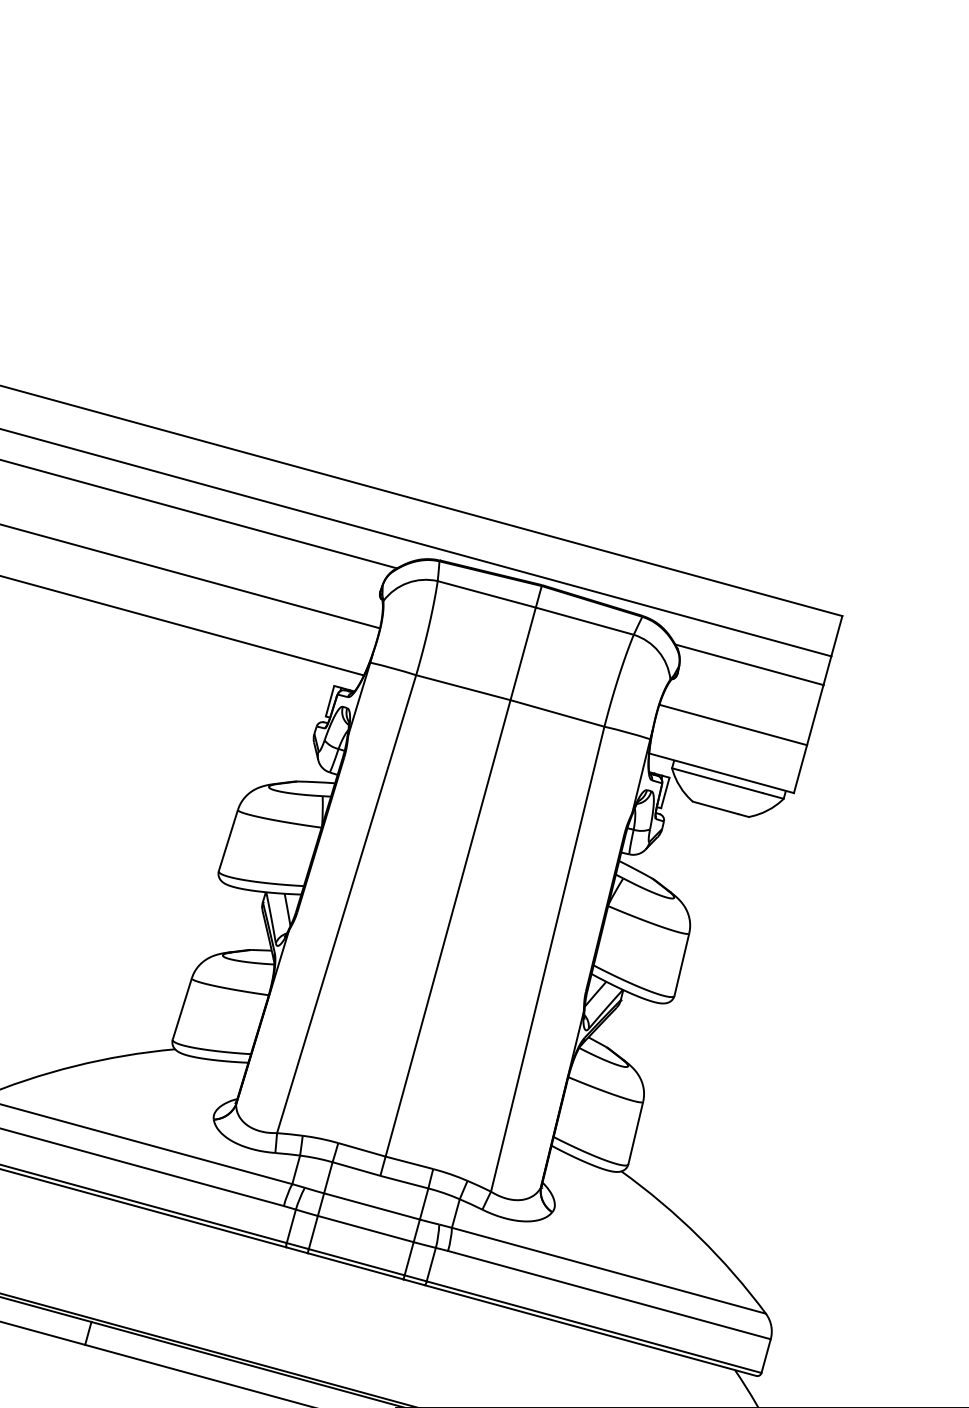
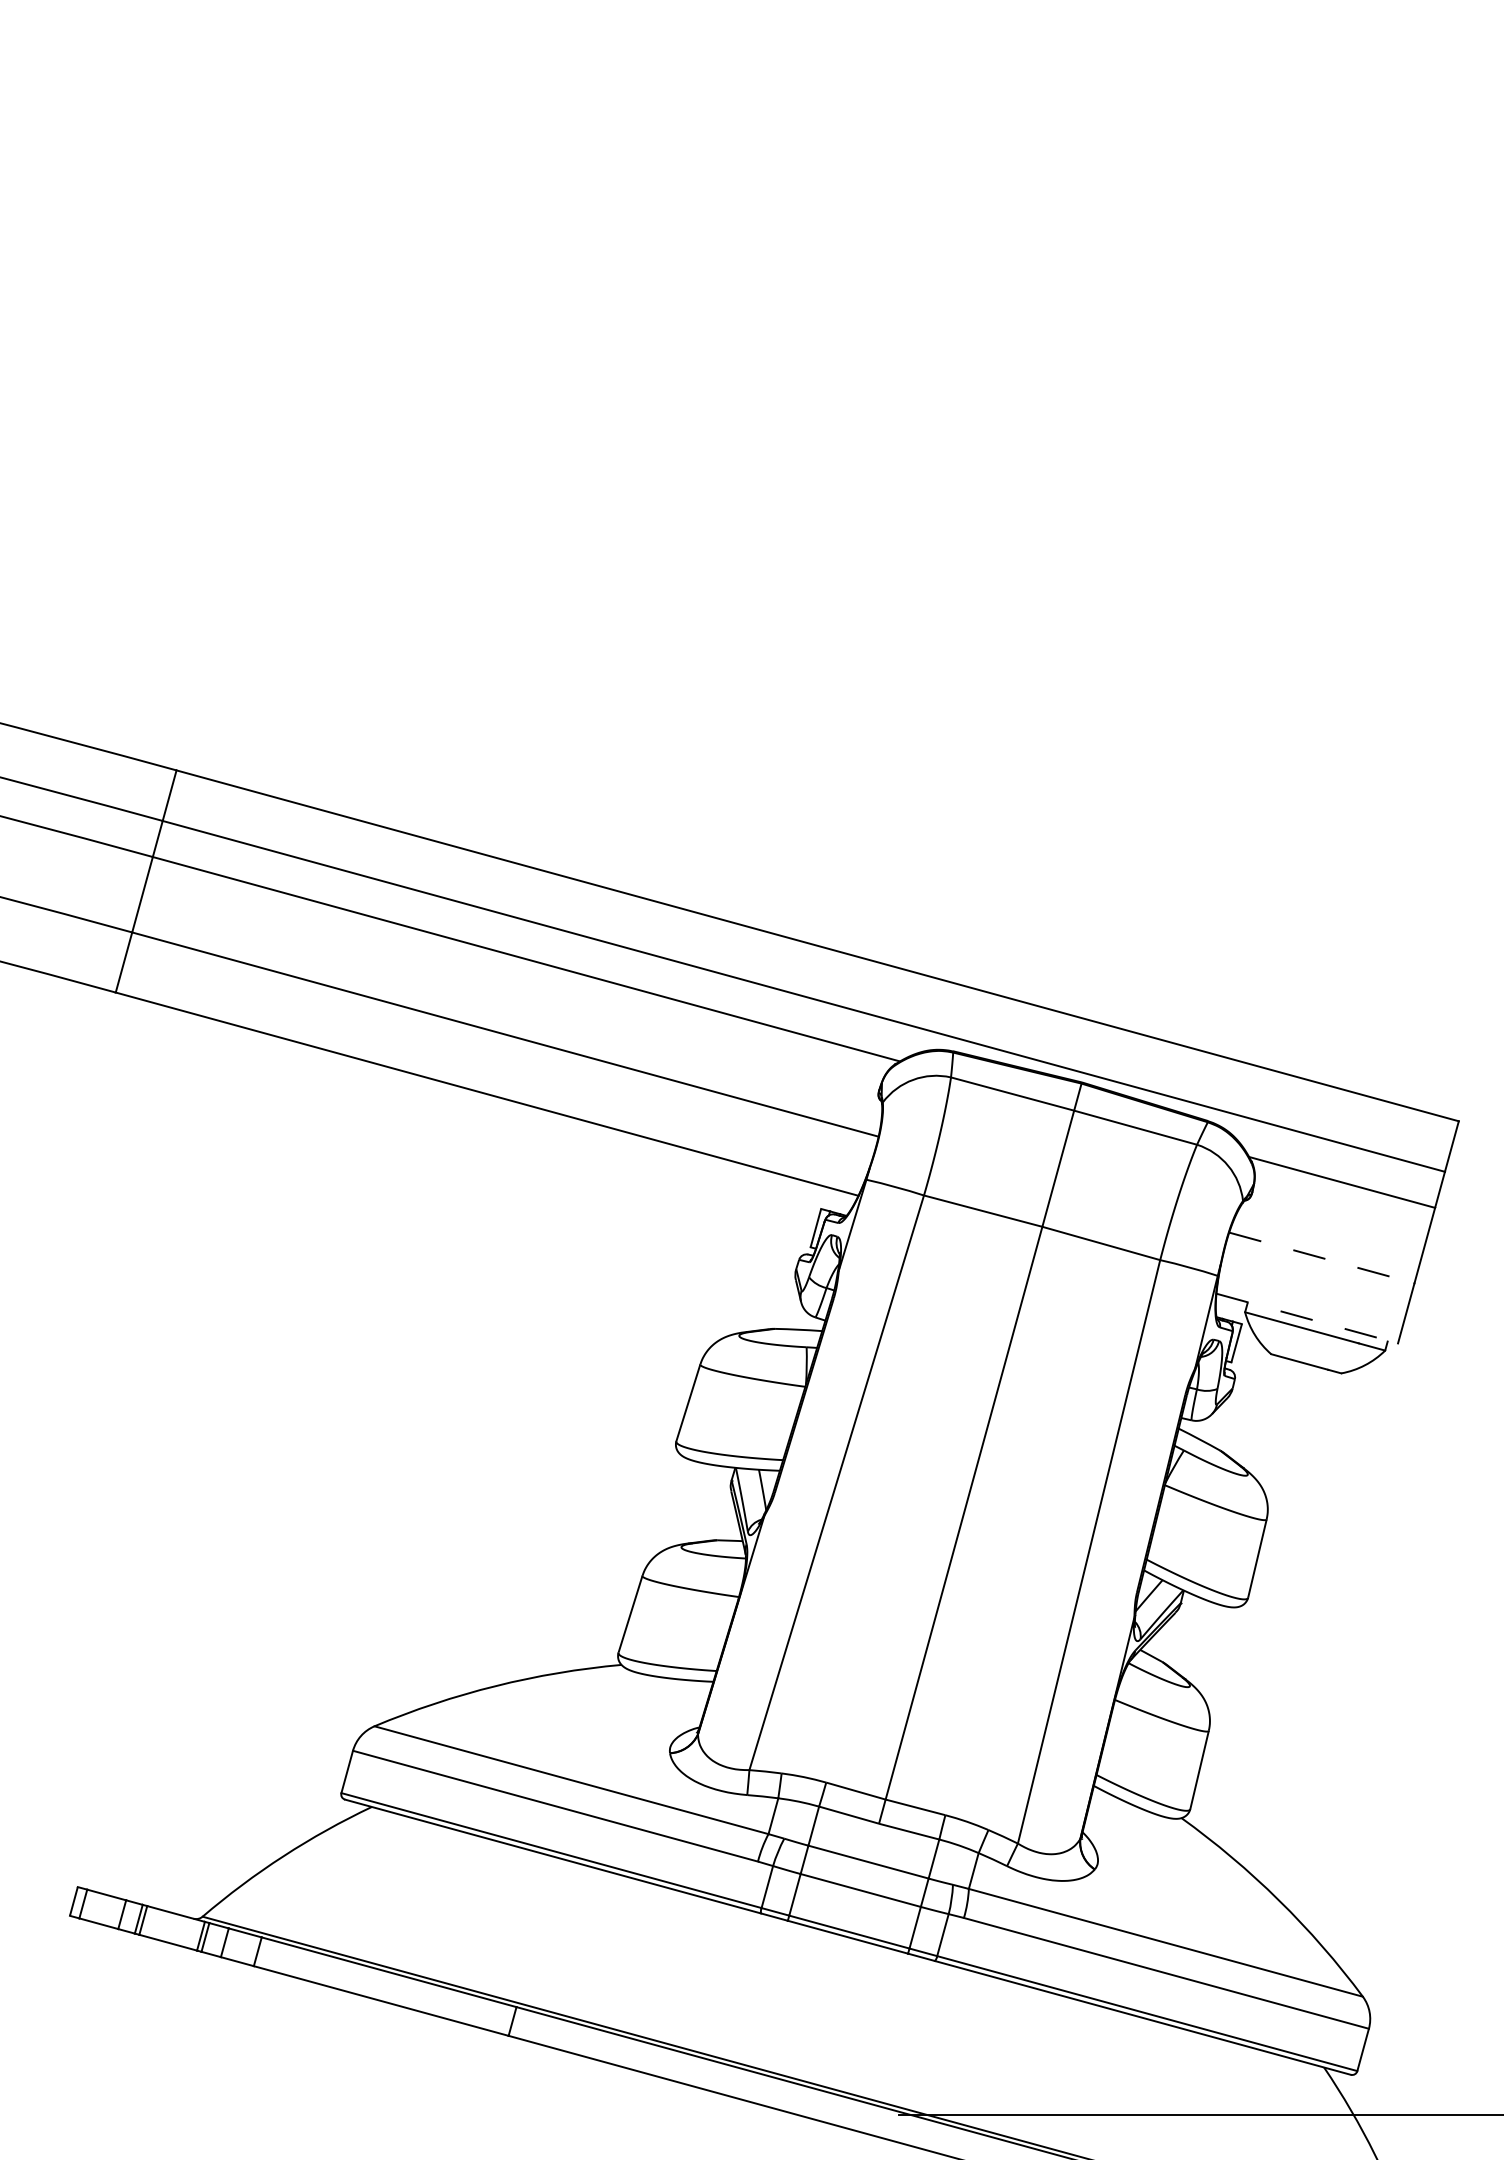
line: (733, 725) -> (1322, 1258), solid -> dashed
line: (721, 773) -> (1307, 1318), solid -> dashed

